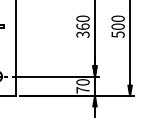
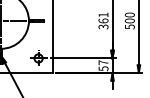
text: (82, 18) -> (103, 14), 360 -> 361
text: (82, 86) -> (103, 65), 70 -> 57

